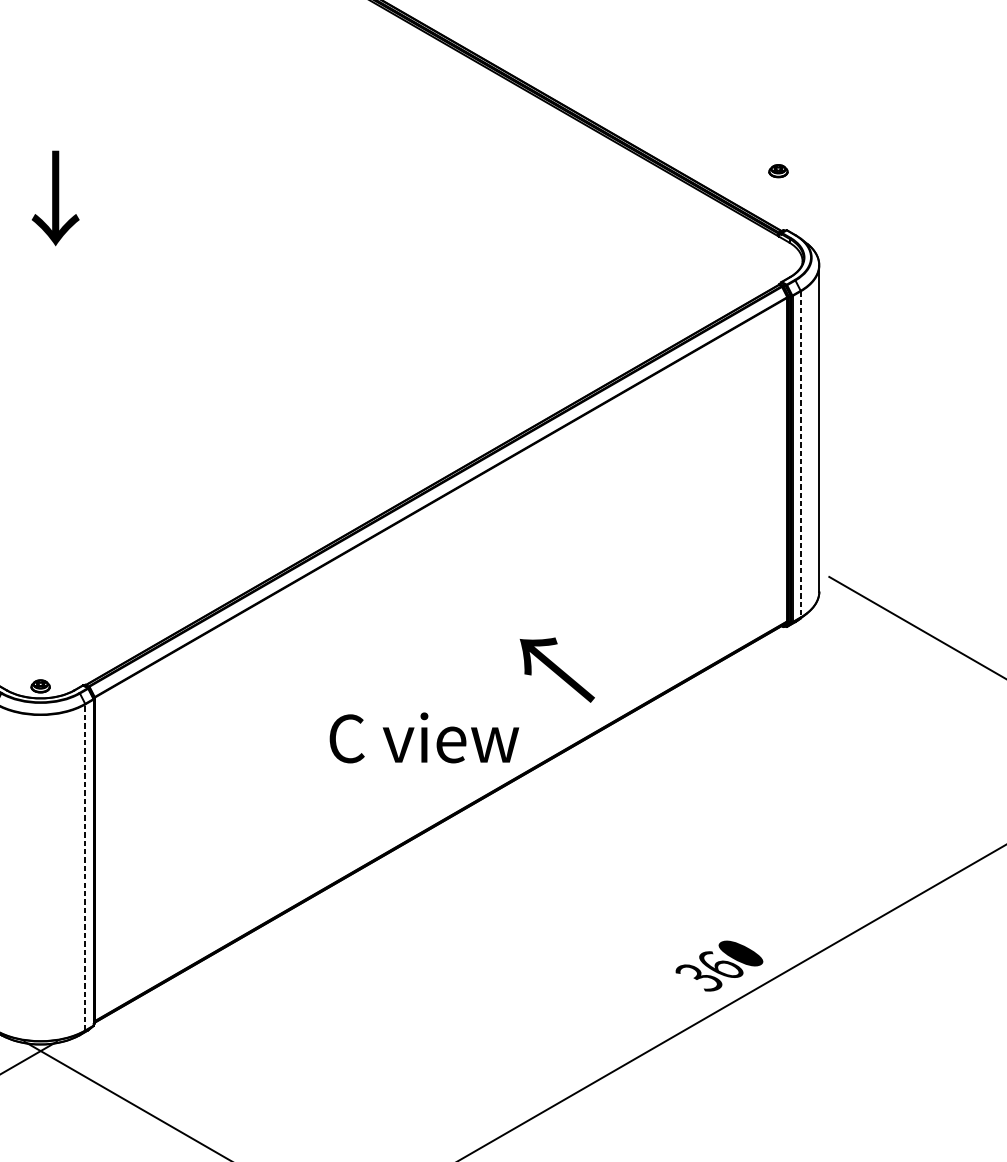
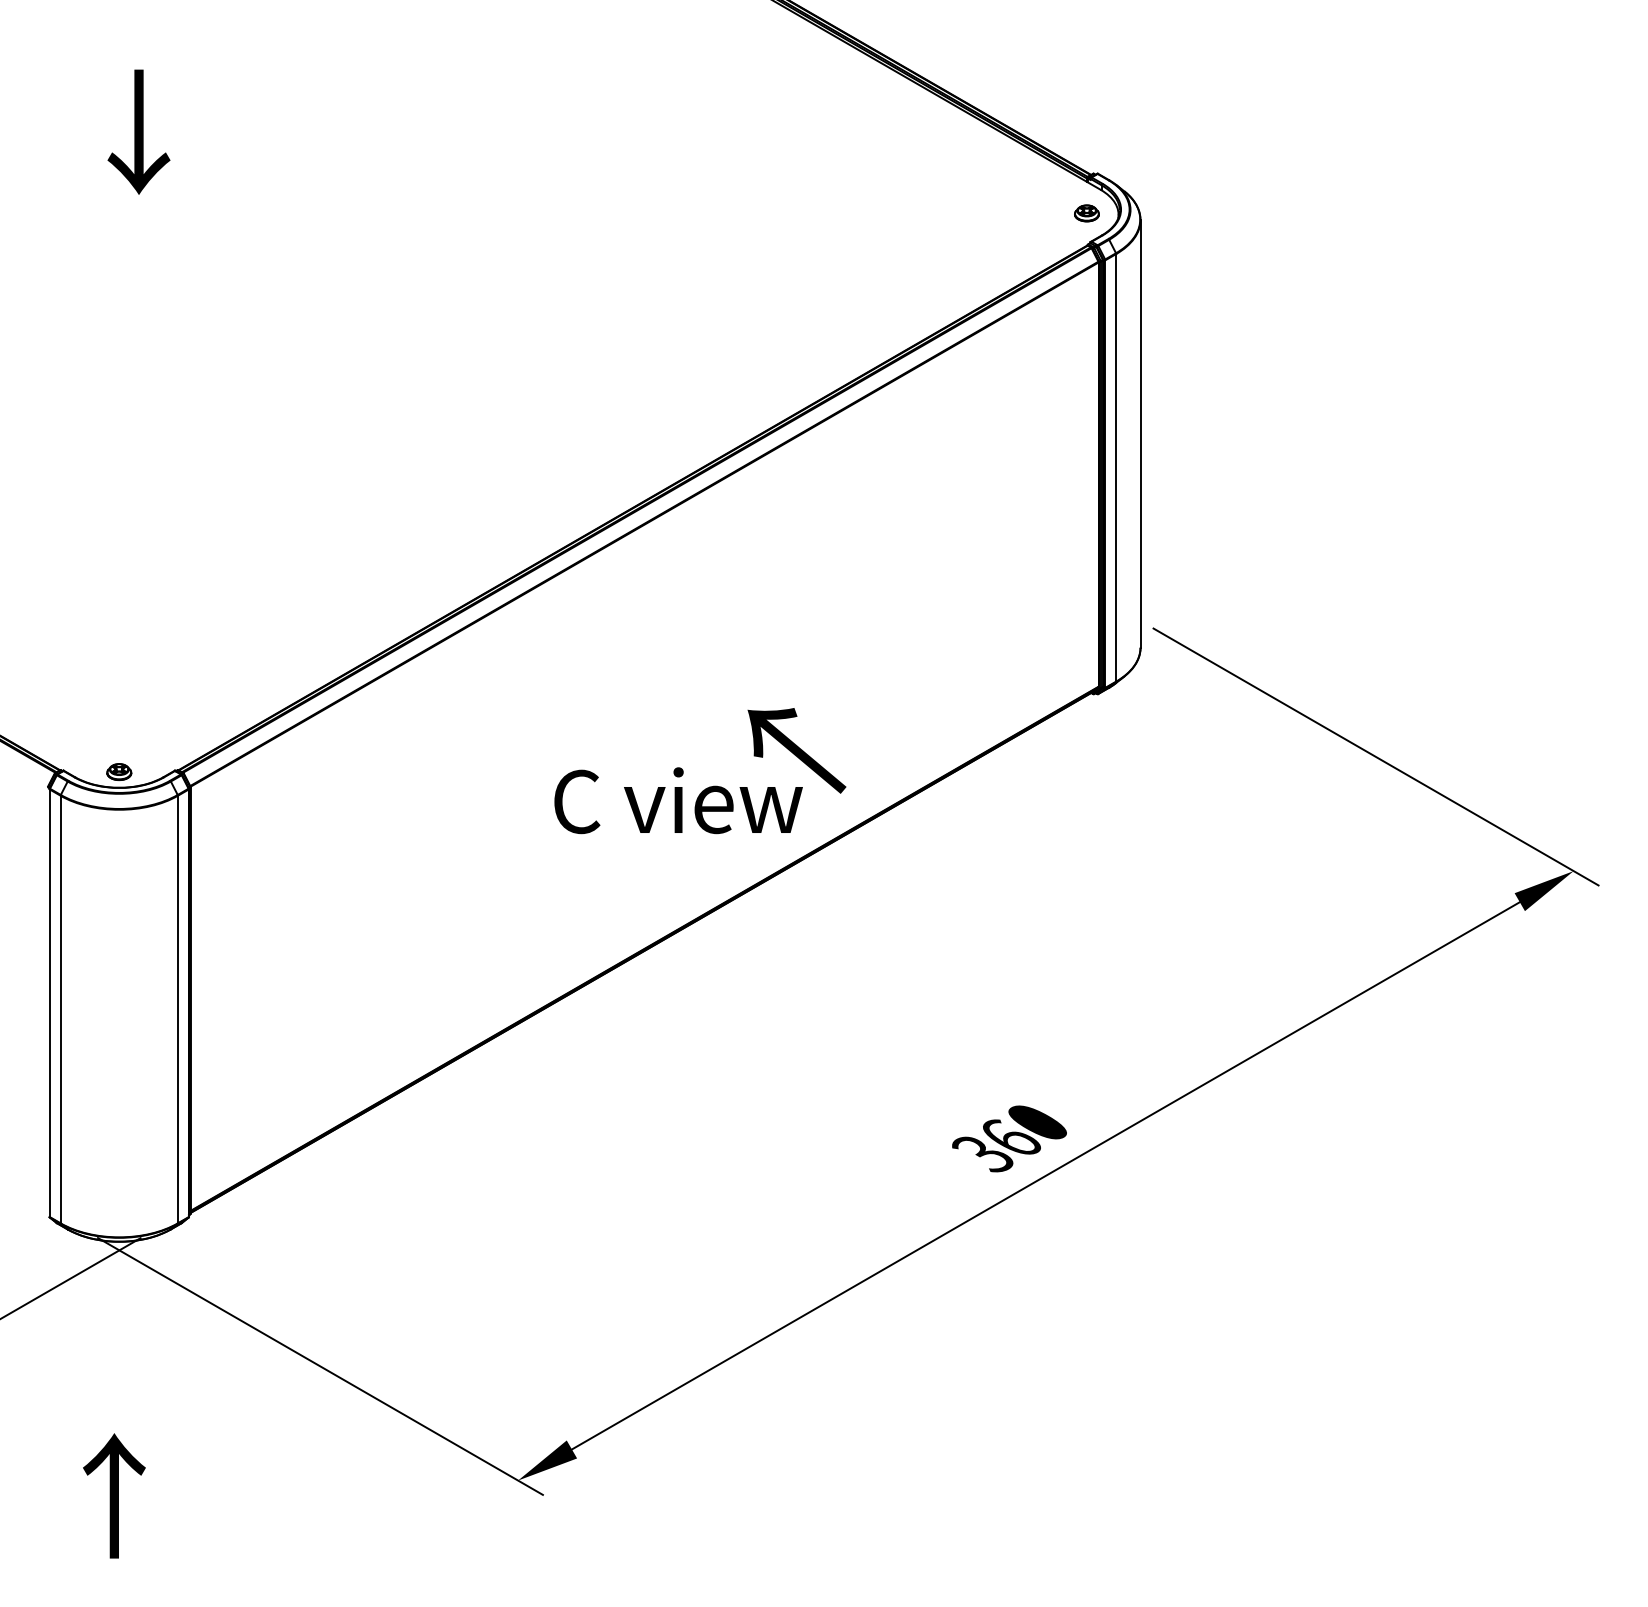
part: (778, 171) -> (1086, 213), moved
line: (801, 454) -> (1116, 467), dashed -> solid
text: (424, 737) -> (678, 800), moved
line: (85, 867) -> (177, 1009), dashed -> solid

